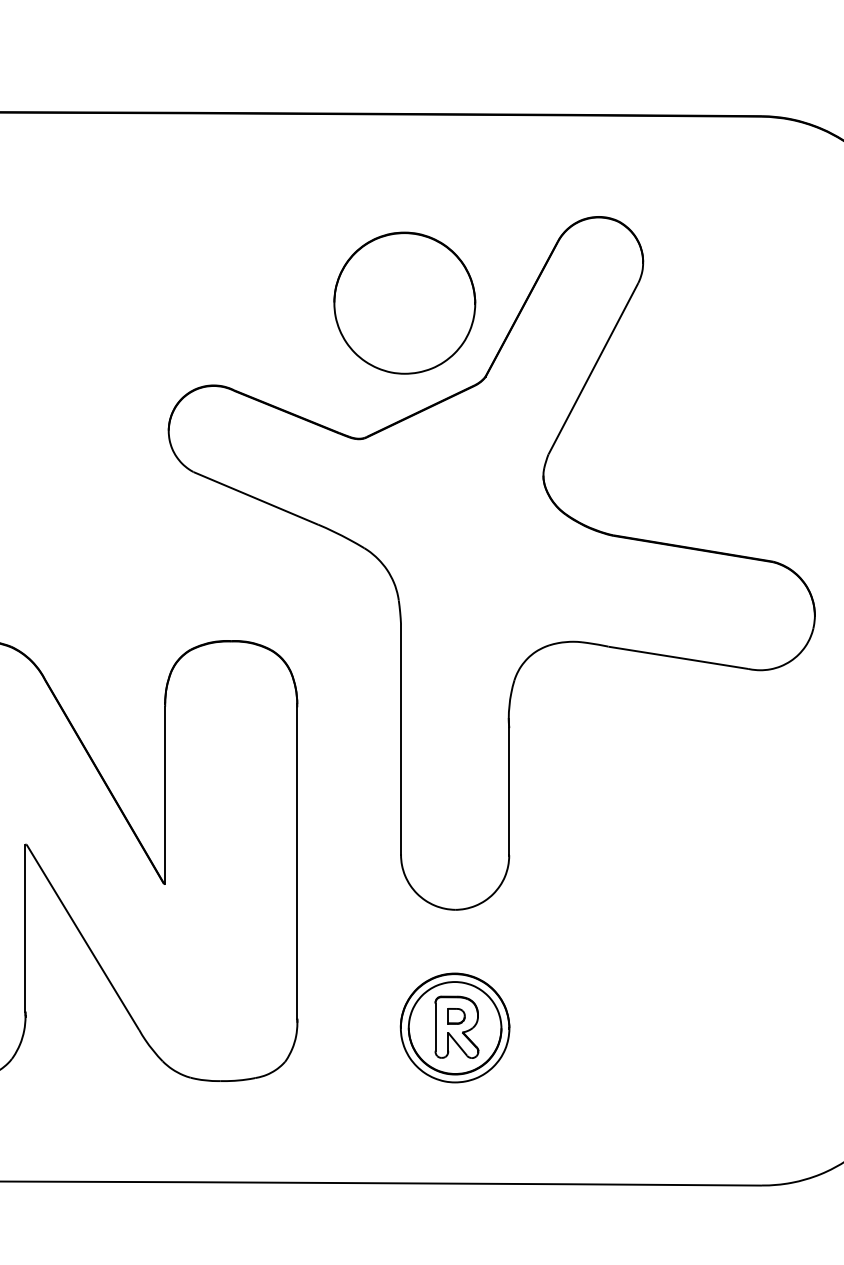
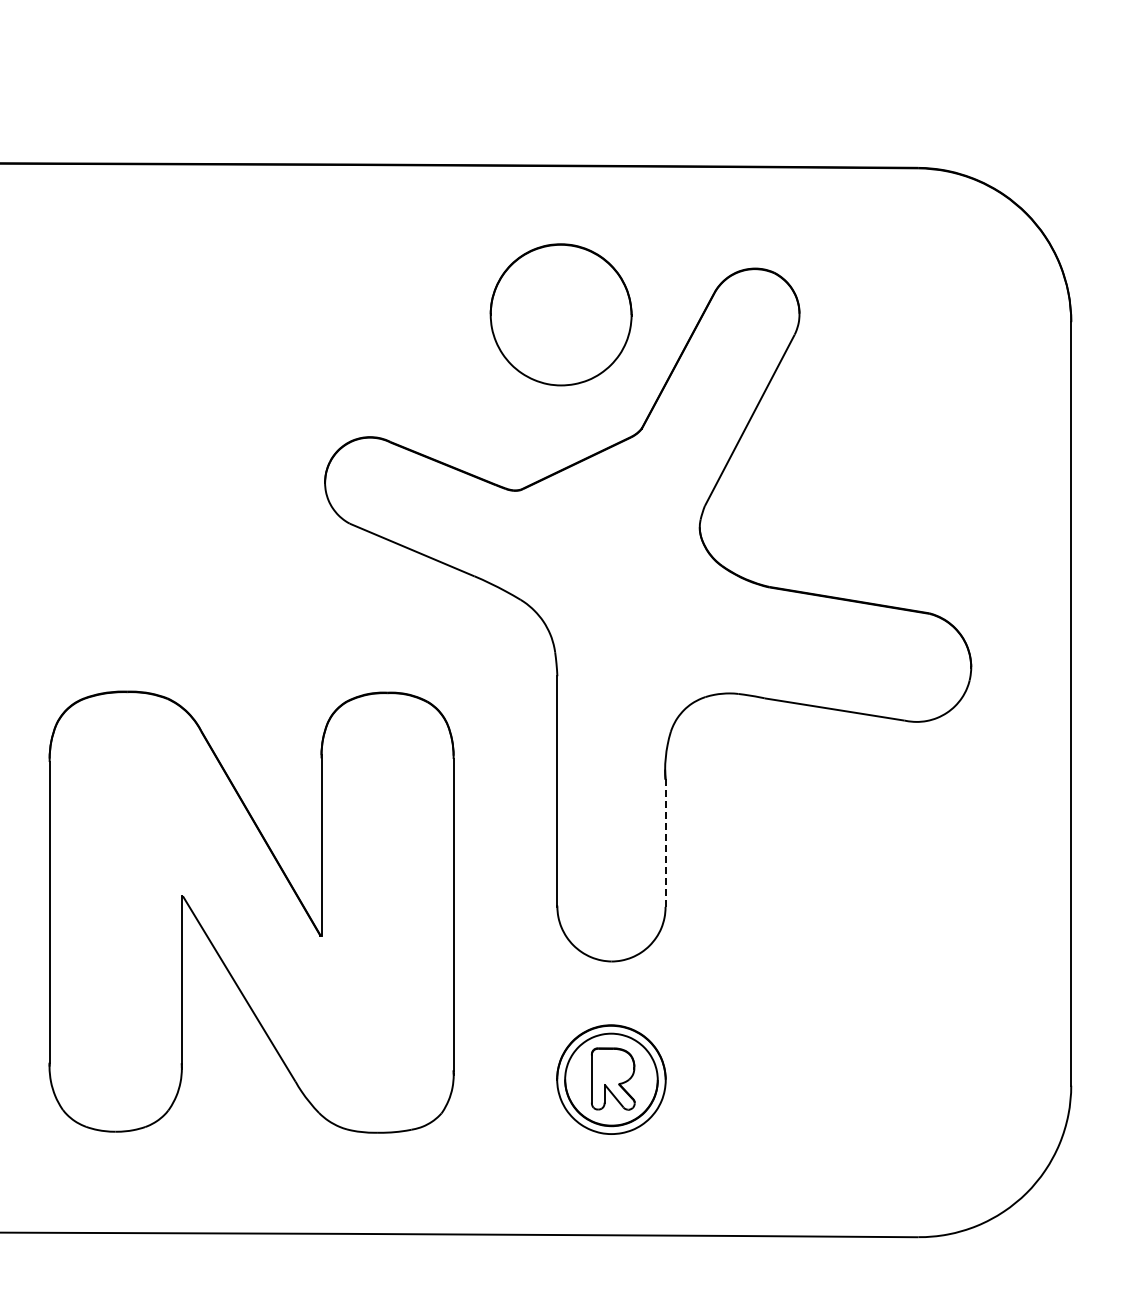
part: (404, 302) -> (560, 314), moved
line: (509, 791) -> (665, 843), solid -> dashed
part: (457, 1015) -> (613, 1067), removed

